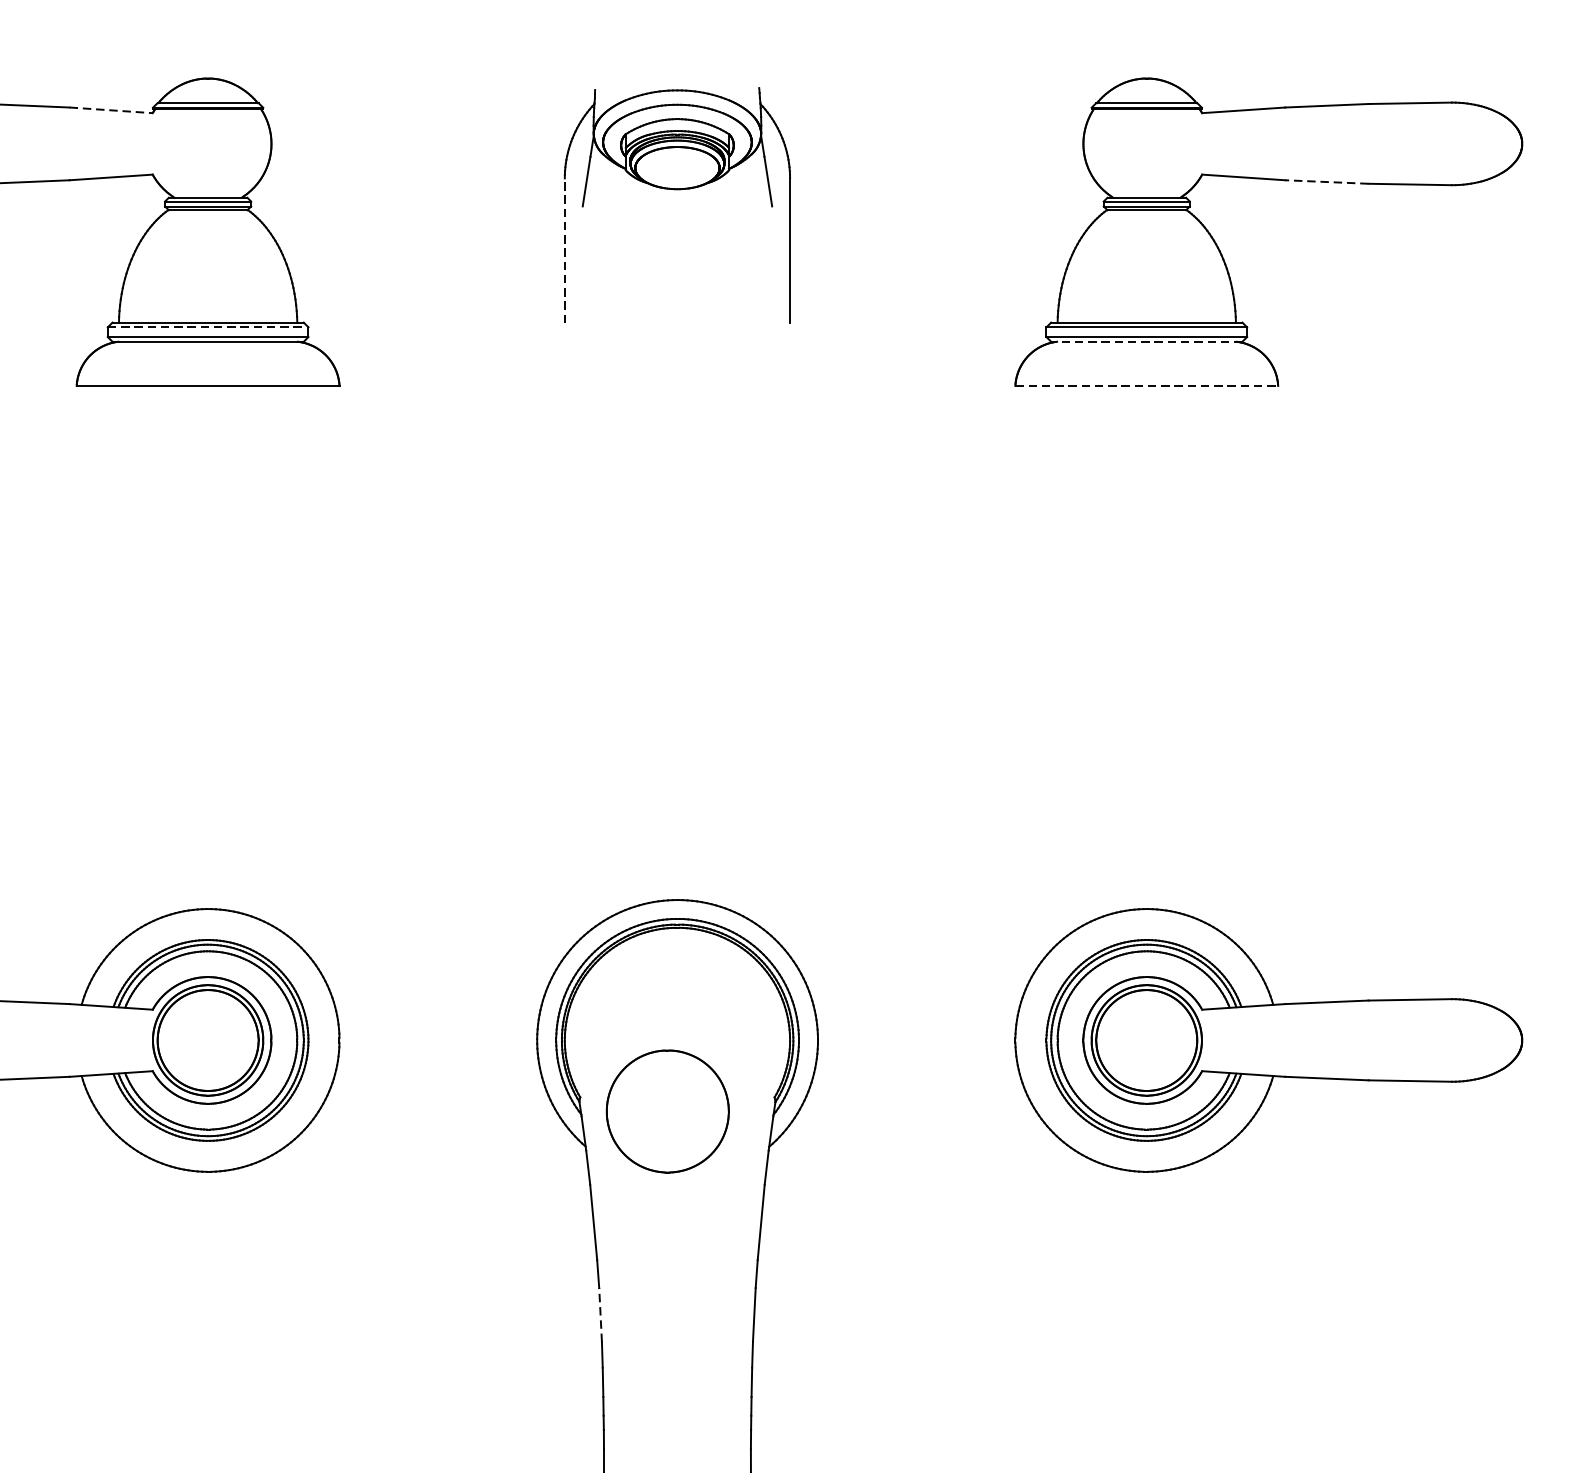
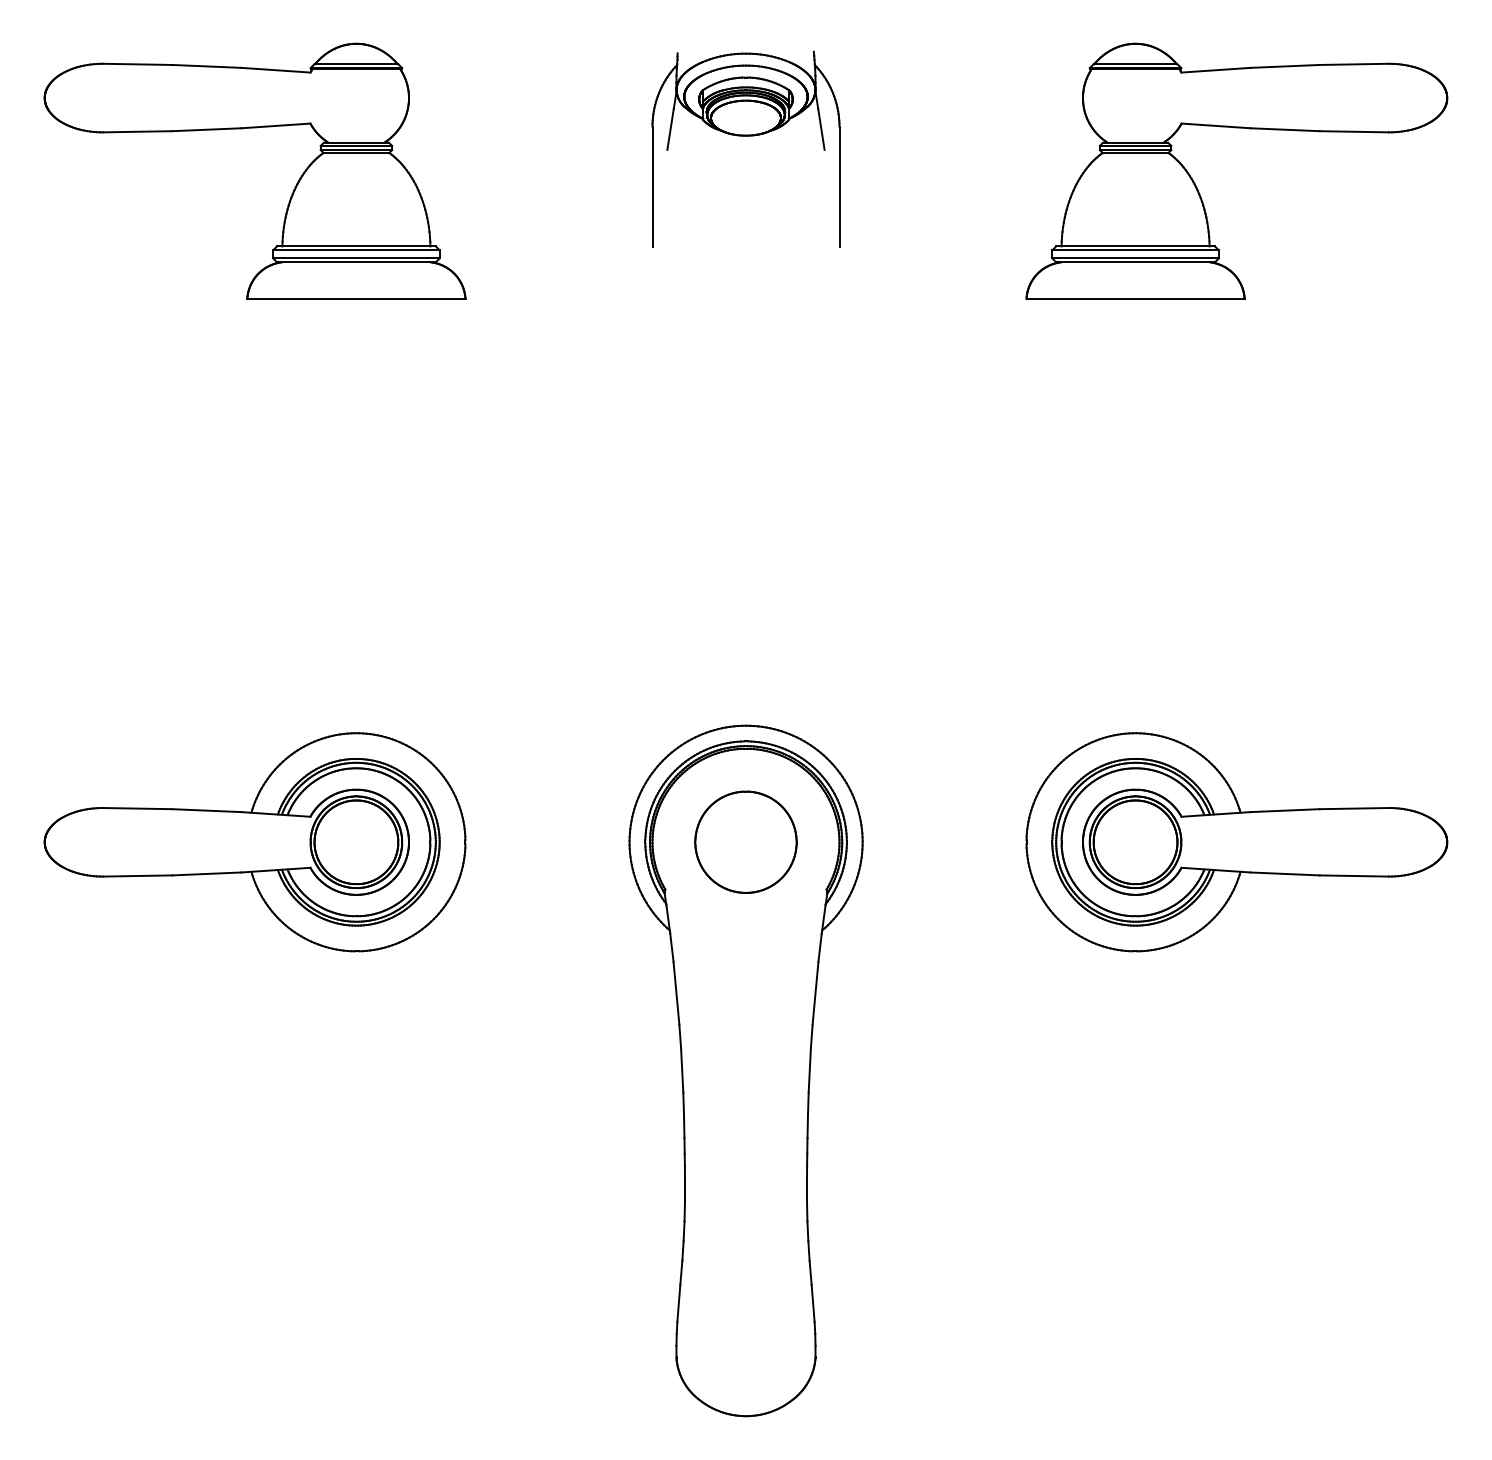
line: (110, 110) -> (275, 70), dashed -> solid
line: (1327, 181) -> (1285, 129), dashed -> solid
line: (564, 250) -> (652, 186), dashed -> solid
line: (208, 327) -> (356, 250), dashed -> solid
line: (1146, 341) -> (1135, 262), dashed -> solid
line: (1147, 386) -> (1136, 299), dashed -> solid
part: (667, 1110) -> (745, 841), moved
line: (600, 1314) -> (682, 1069), dashed -> solid

